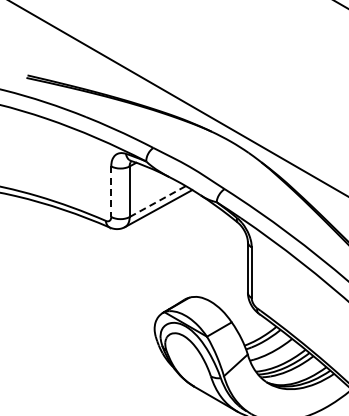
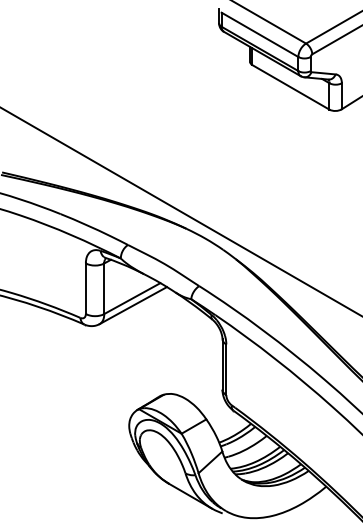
line: (110, 192) -> (85, 289), dashed -> solid
line: (157, 201) -> (132, 298), dashed -> solid

